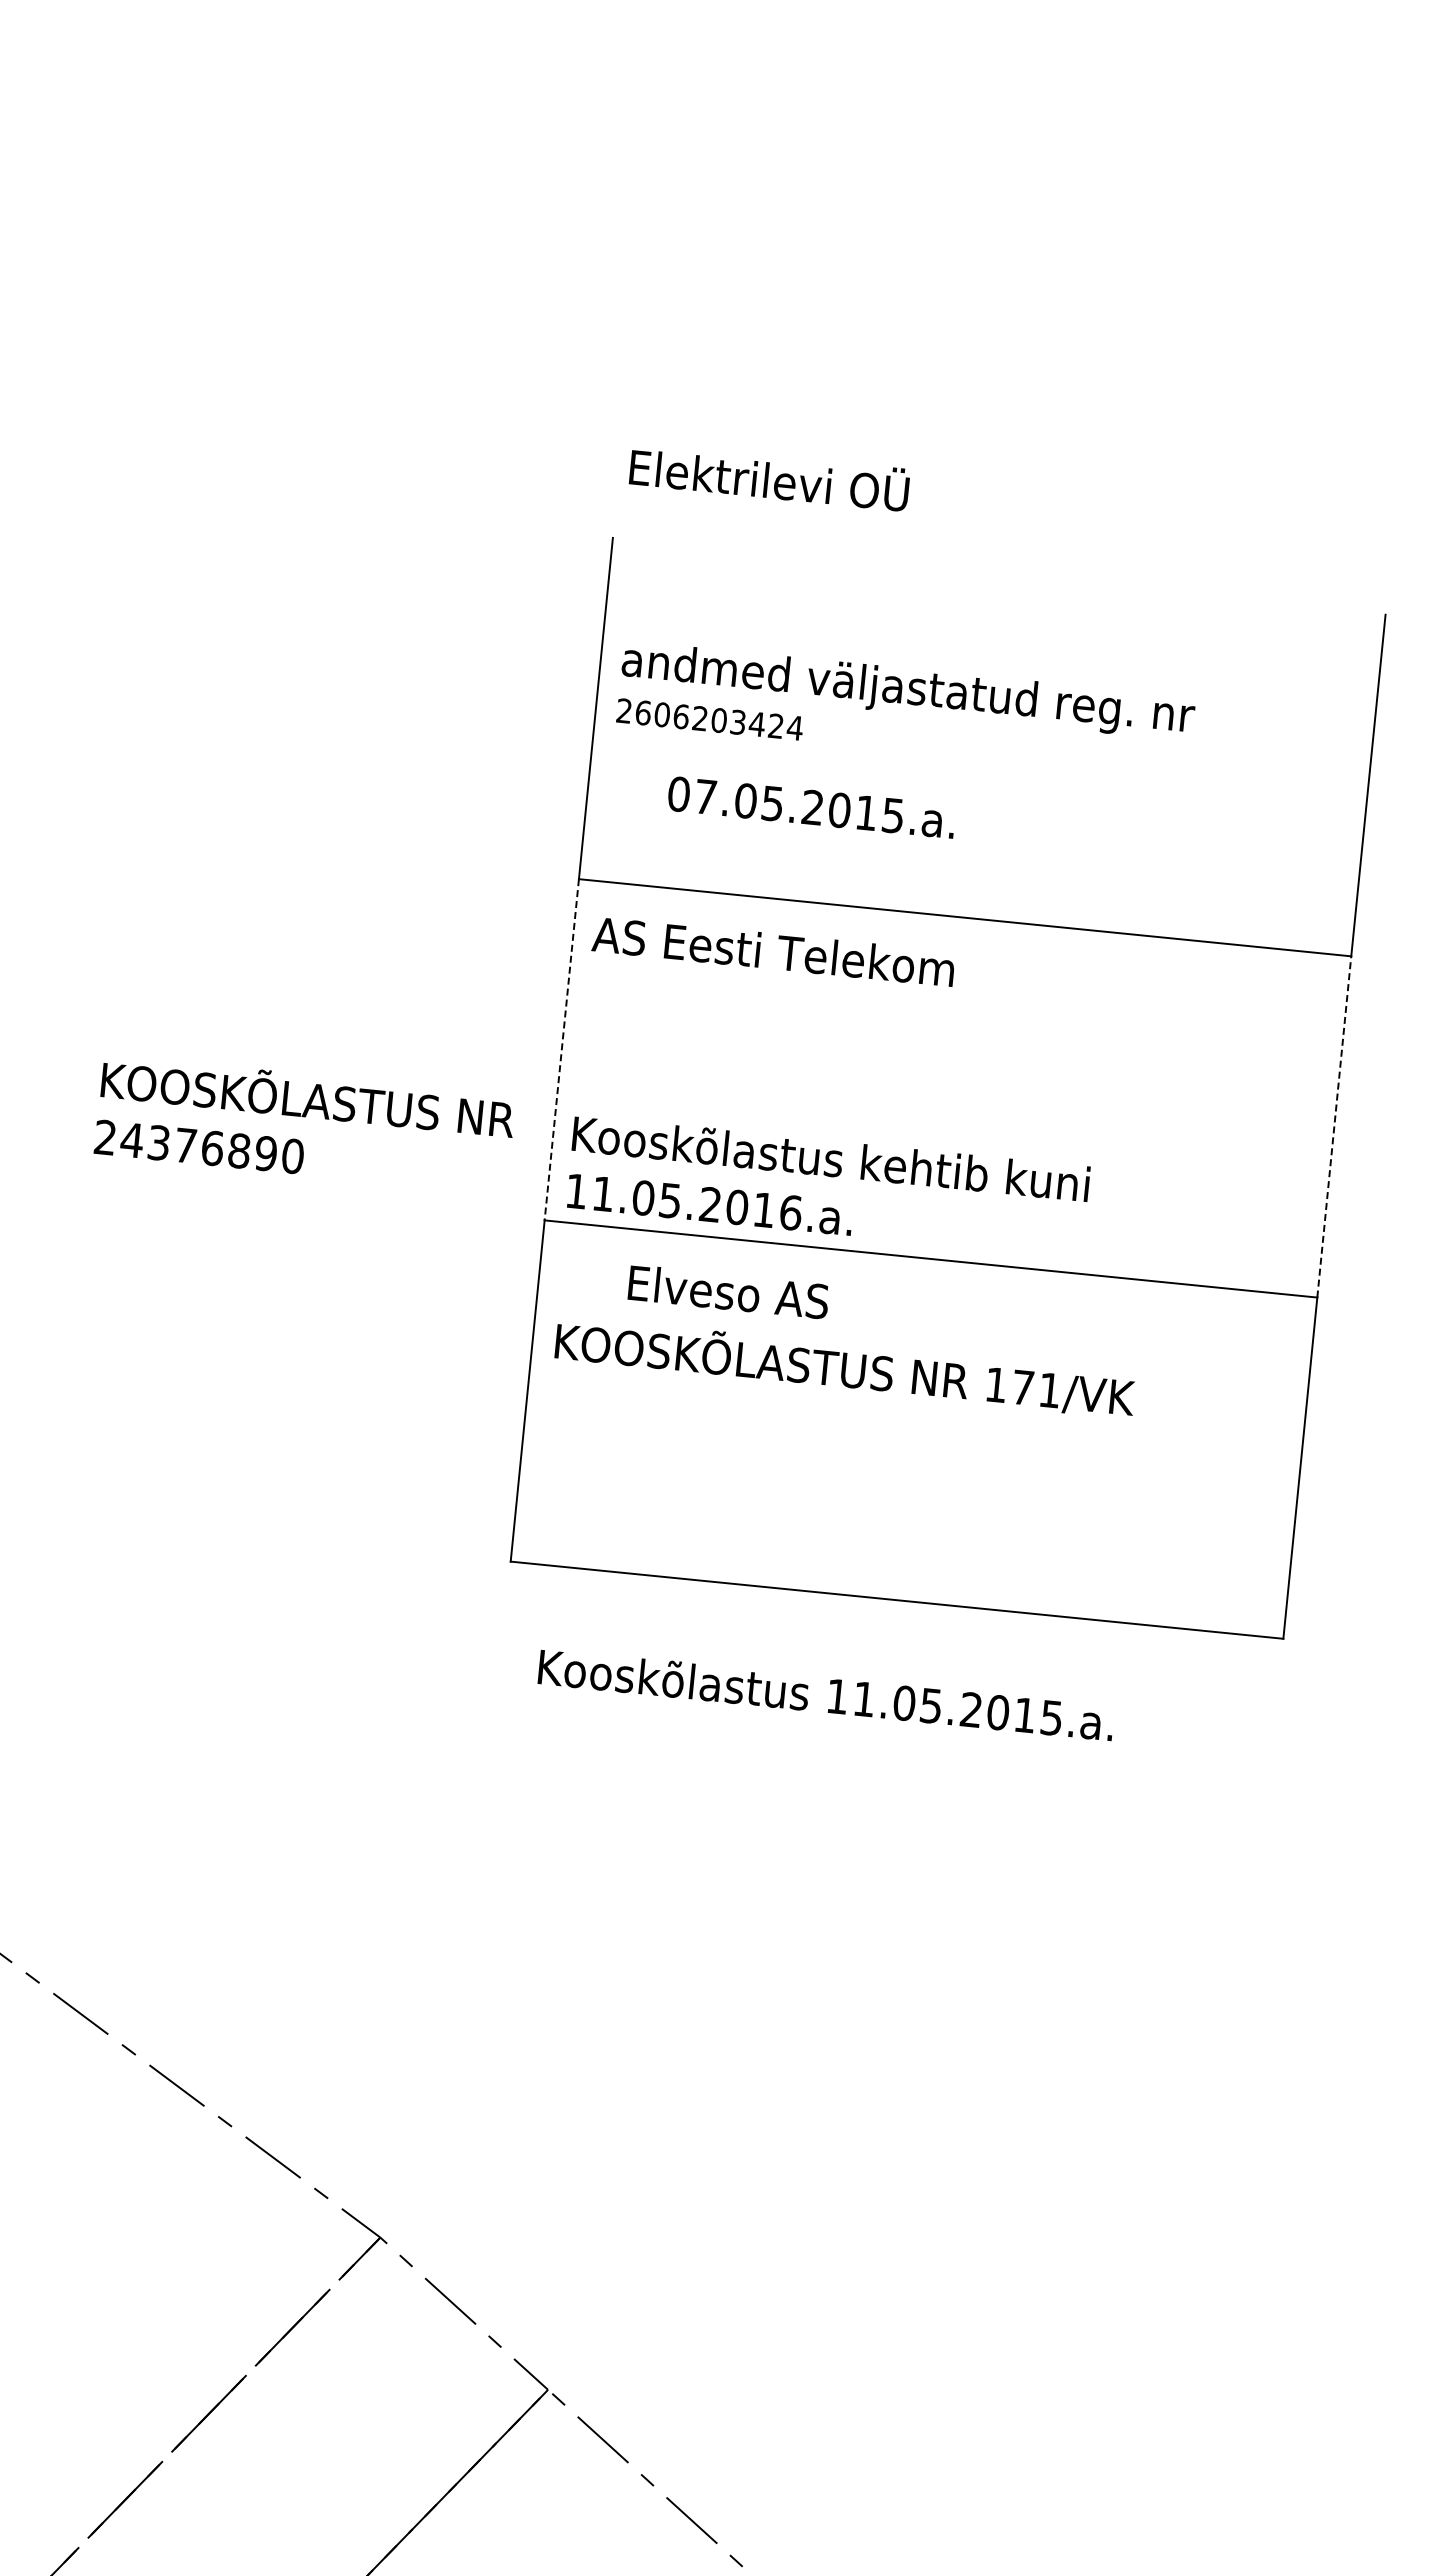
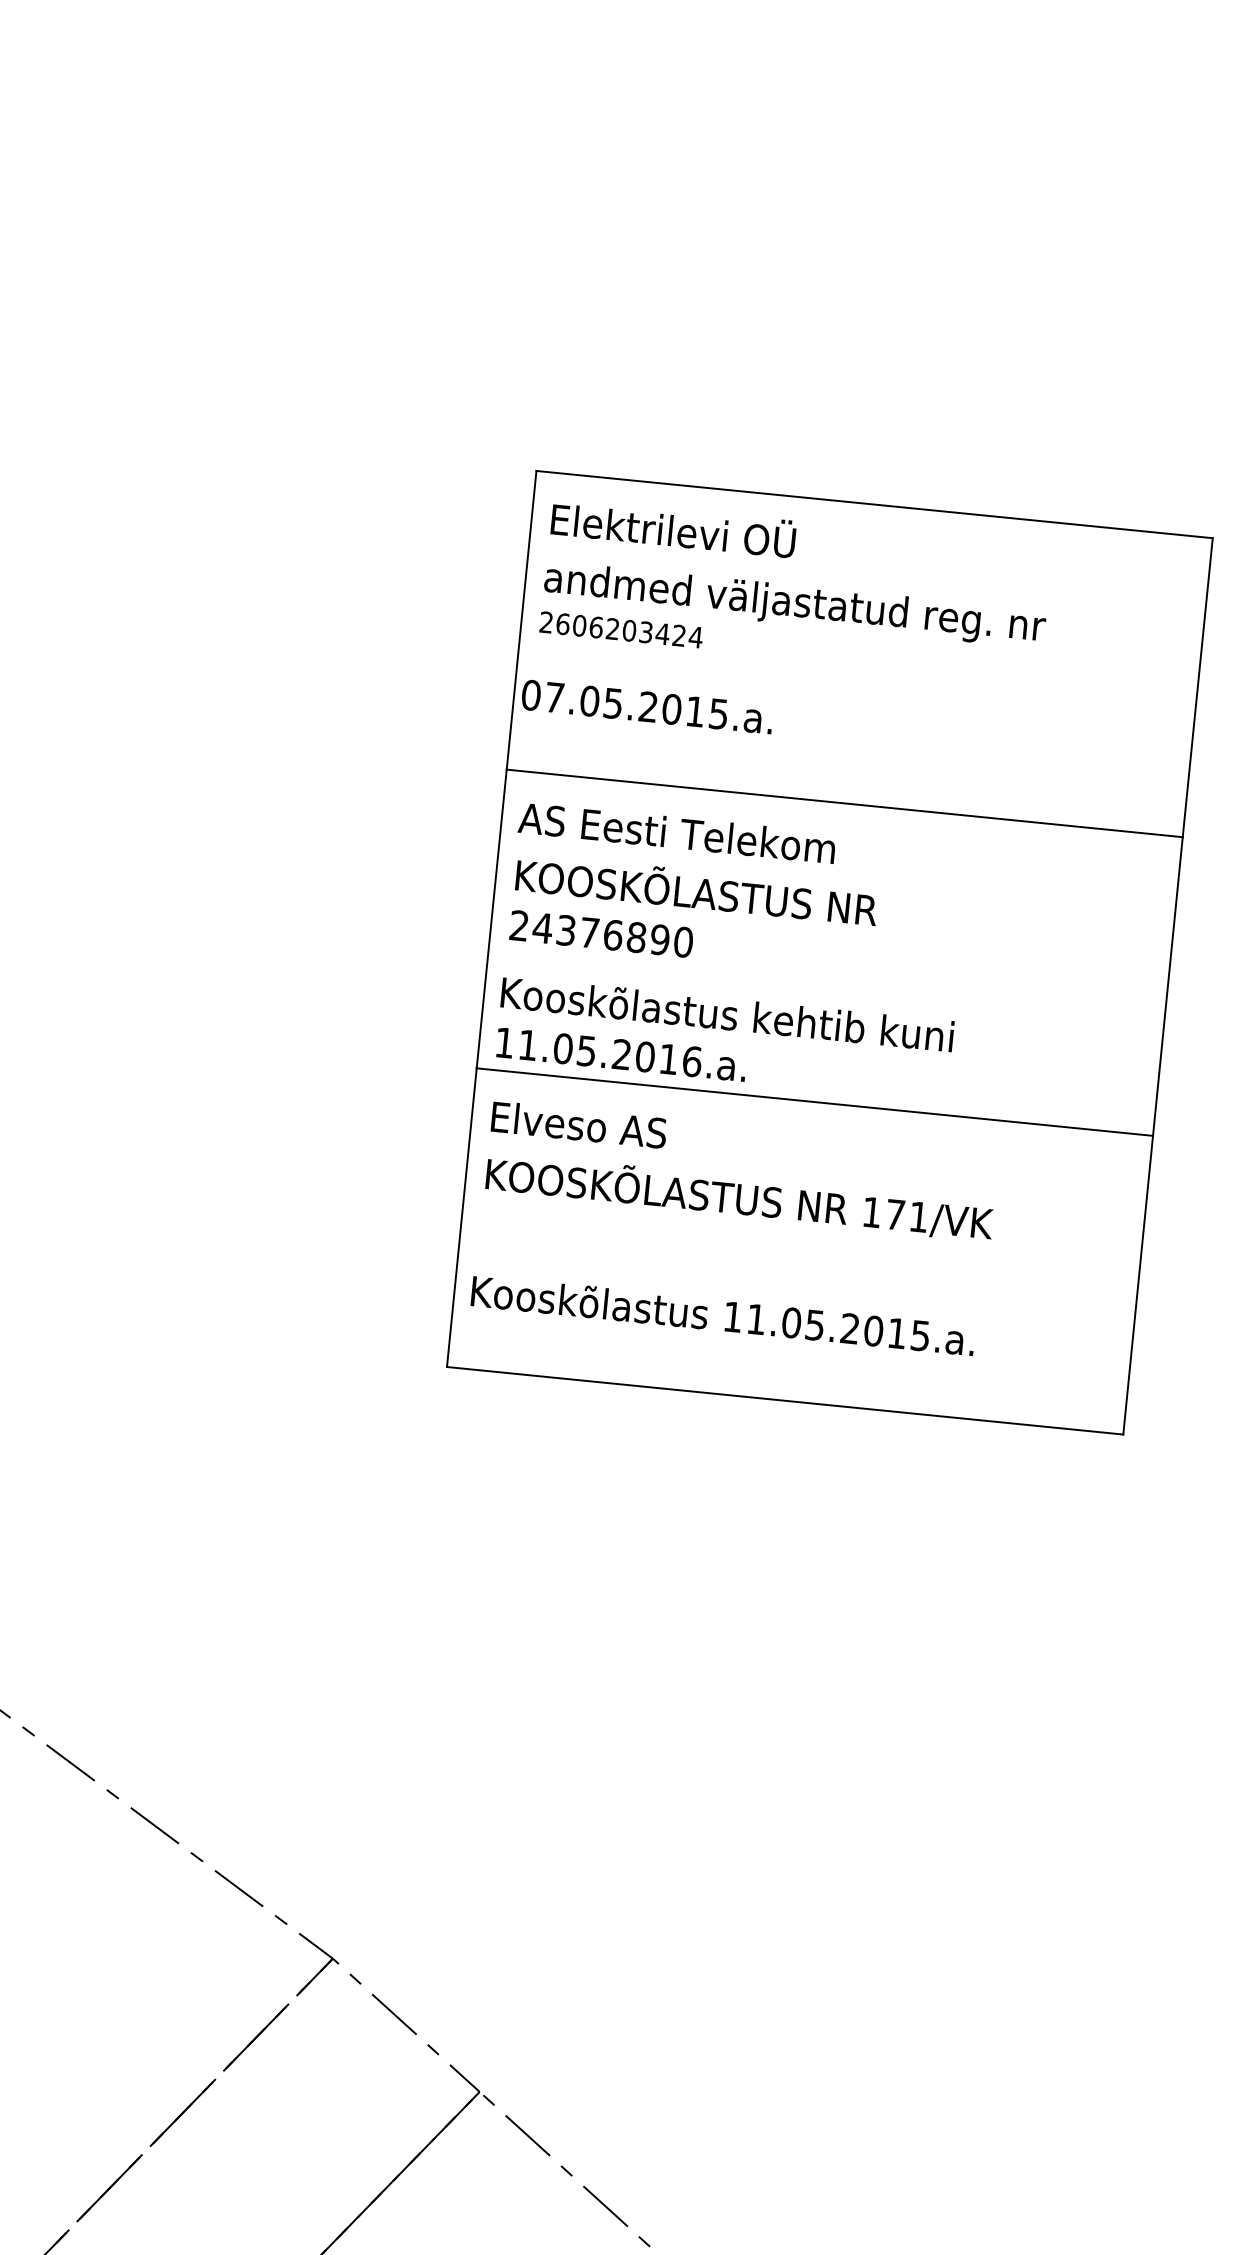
text: (768, 480) -> (672, 530), moved
line: (998, 575) -> (873, 503), added
text: (810, 807) -> (646, 706), moved
line: (561, 1050) -> (491, 919), dashed -> solid
text: (302, 1118) -> (691, 909), moved
line: (1334, 1126) -> (1168, 986), dashed -> solid
text: (727, 1292) -> (578, 1125), moved
text: (824, 1695) -> (721, 1316), moved

